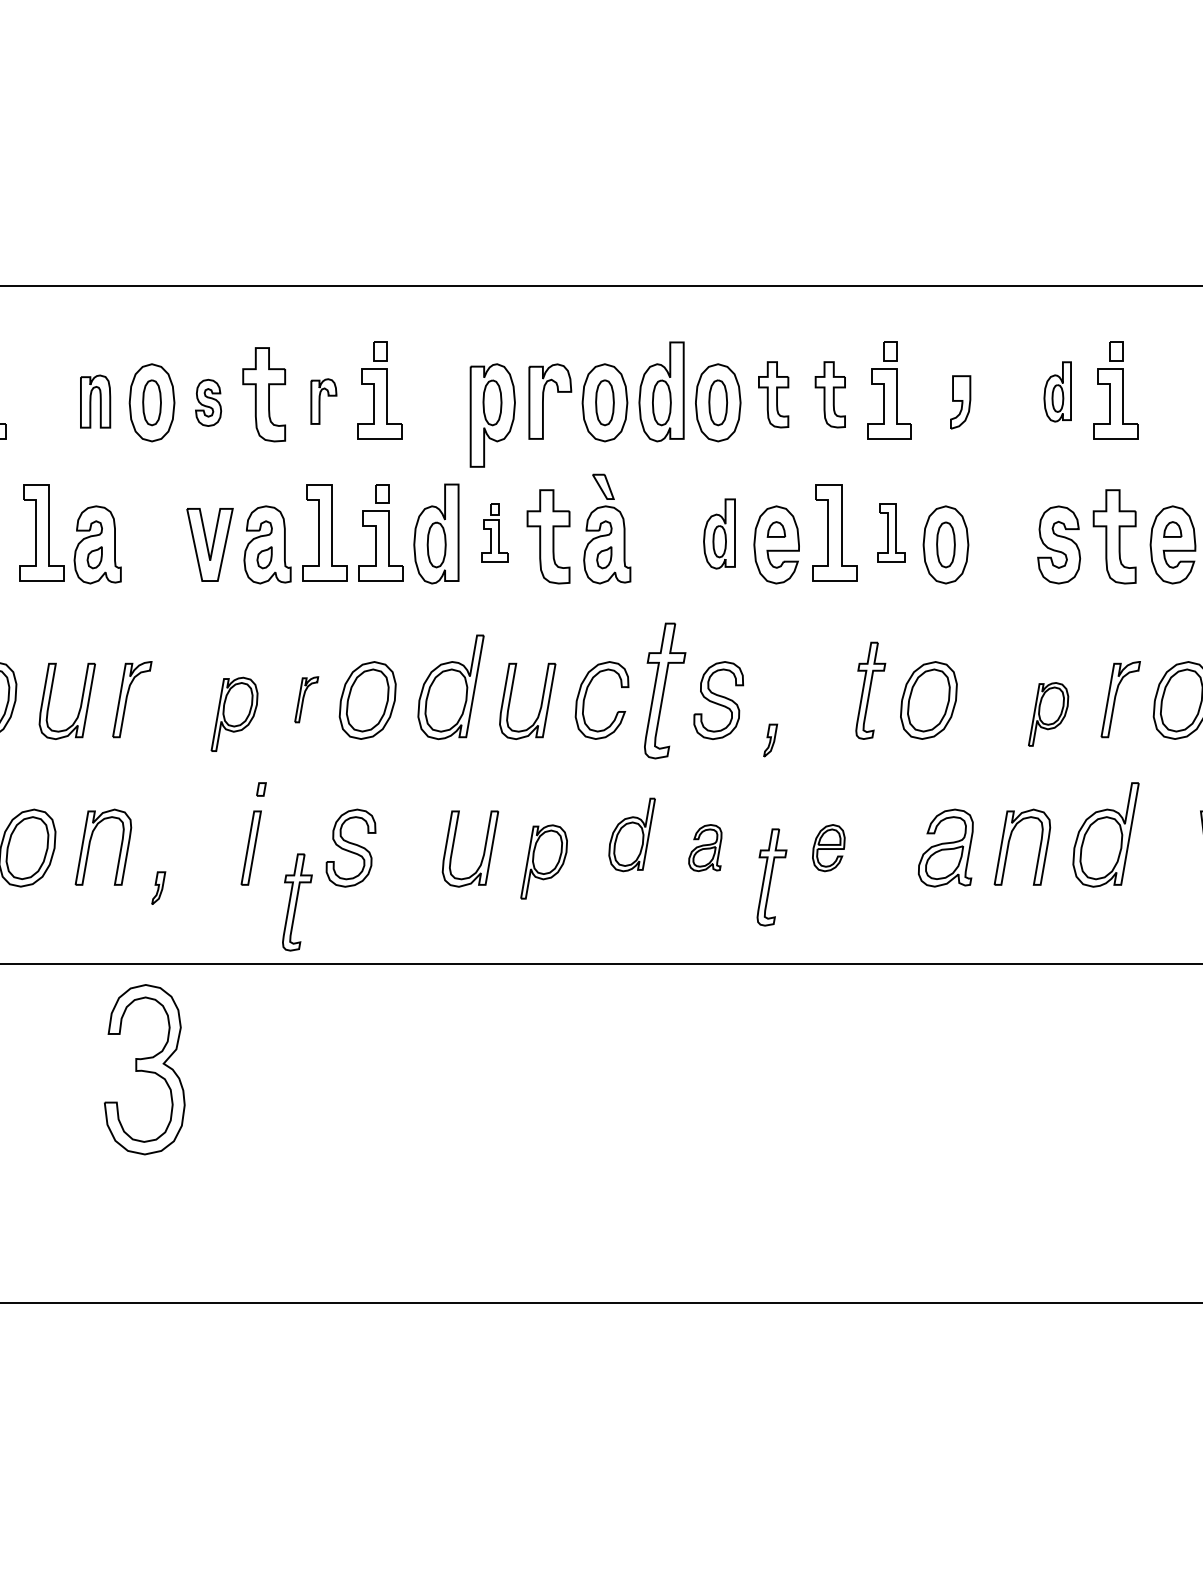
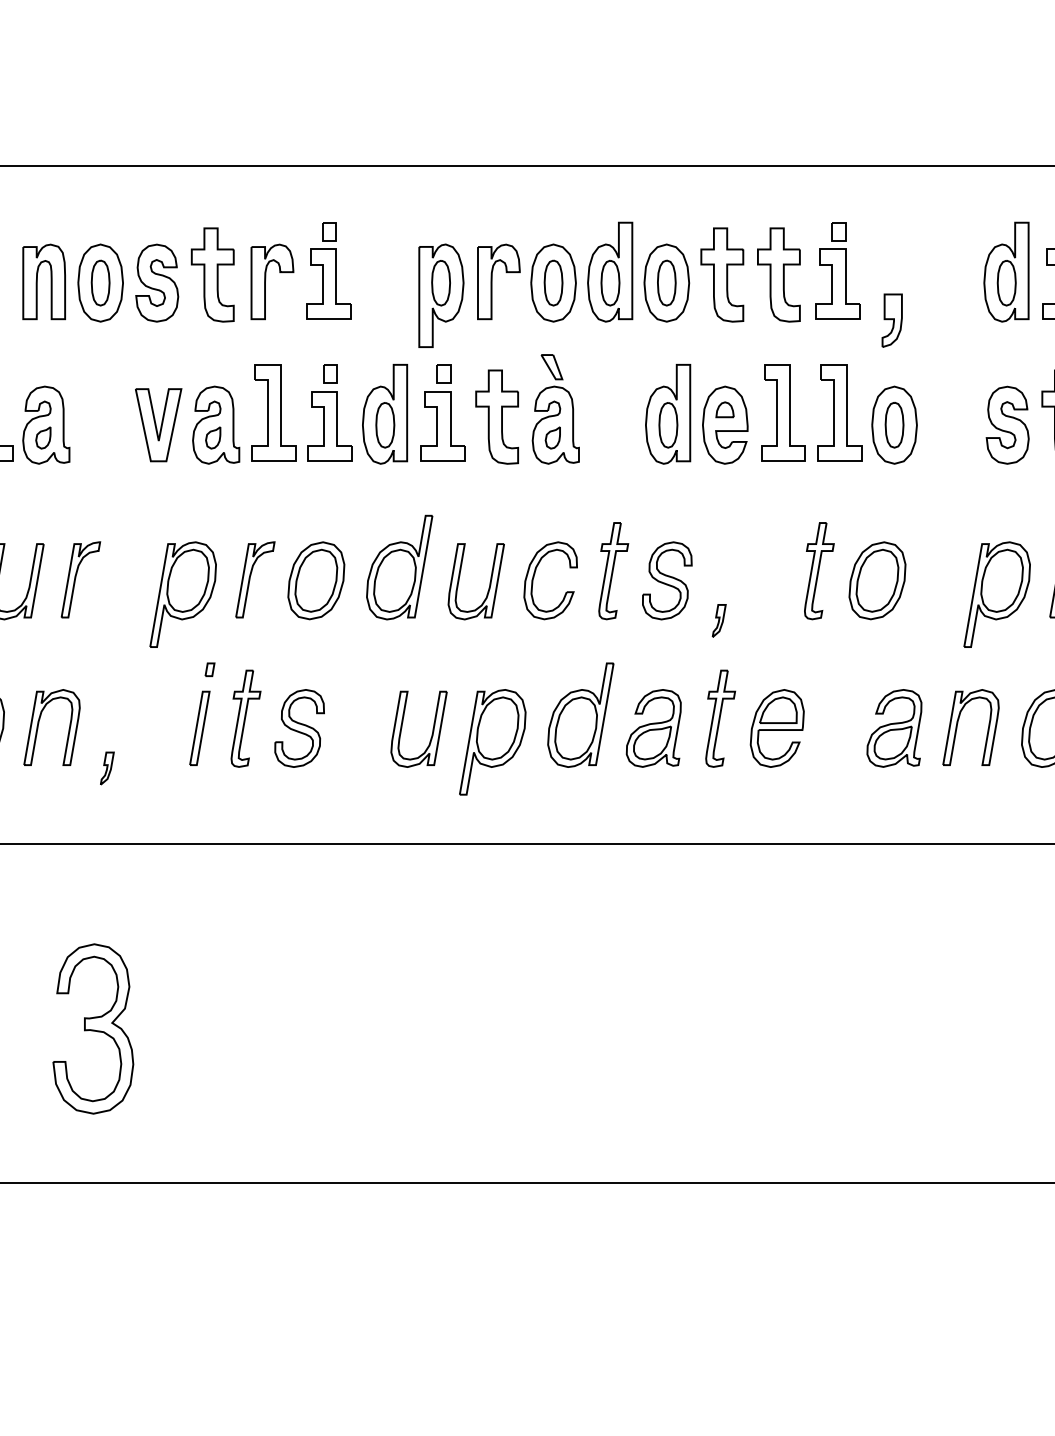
part: (1057, 391) -> (1006, 271), size x1.67
part: (773, 394) -> (722, 274), size x1.43
part: (830, 394) -> (779, 274), size x1.43
part: (95, 401) -> (44, 281), size x1.43
part: (323, 401) -> (272, 281), size x1.67
part: (208, 402) -> (157, 282), size x1.67
part: (960, 402) -> (892, 320), moved
part: (494, 532) -> (443, 412), size x1.67
part: (891, 532) -> (840, 412), size x1.67
part: (719, 533) -> (668, 413), size x1.43
part: (664, 690) -> (613, 570), size x0.71
part: (306, 699) -> (255, 579), size x1.67
part: (234, 714) -> (183, 594), size x1.43
part: (1048, 714) -> (997, 594), size x1.67
part: (631, 834) -> (580, 714), size x1.43
part: (705, 847) -> (654, 727), size x1.67
part: (828, 847) -> (777, 727), size x1.67
part: (543, 861) -> (492, 741), size x1.43
part: (771, 877) -> (720, 718), moved
part: (297, 902) -> (246, 718), moved
part: (144, 1069) -> (93, 1028), moved

